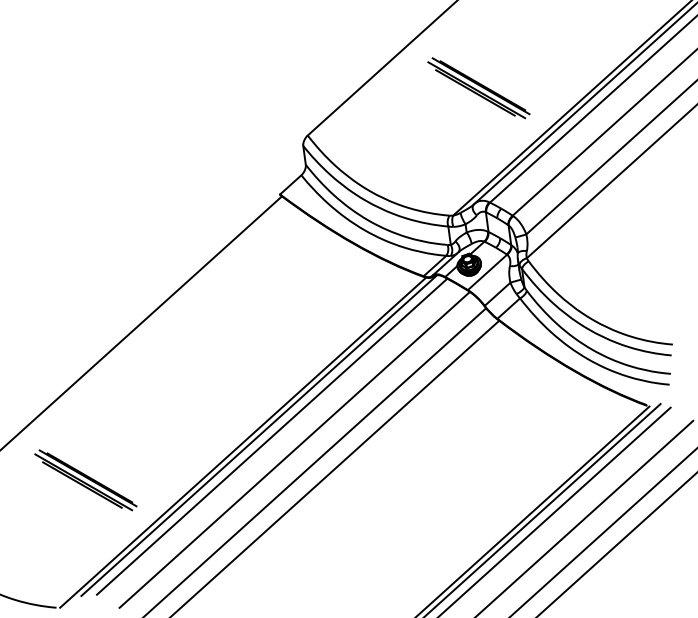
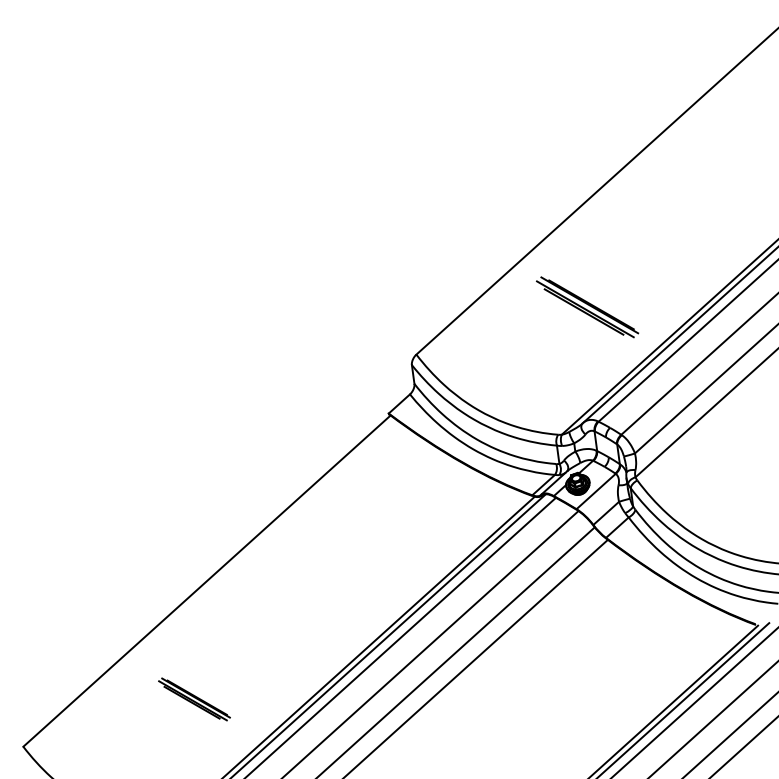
part: (85, 480) -> (194, 699), size x0.7

